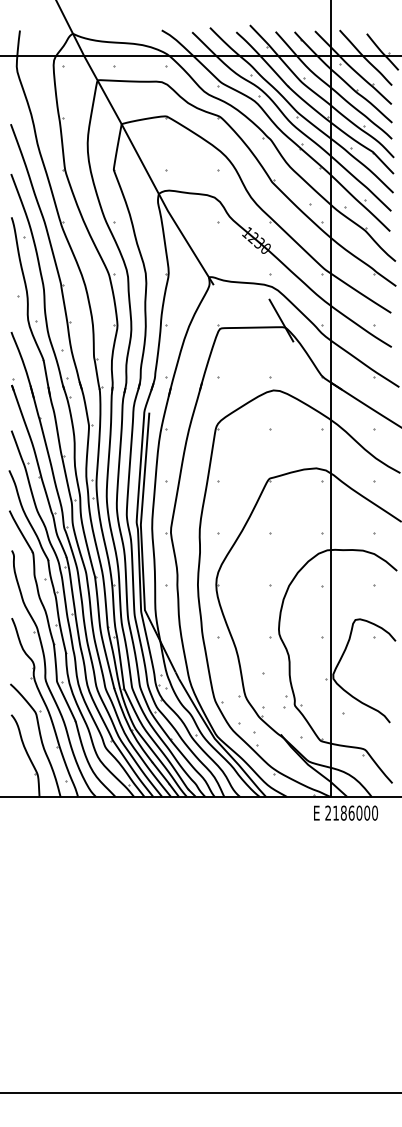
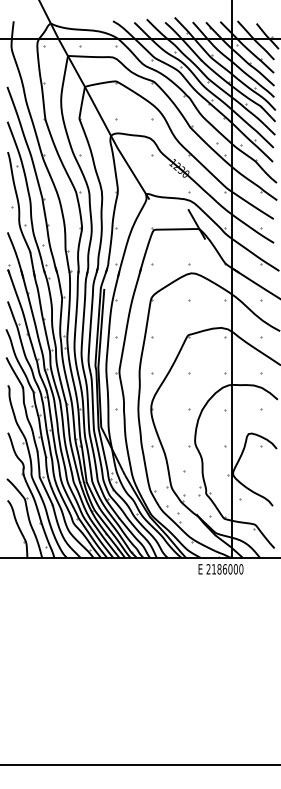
text: (346, 812) -> (221, 568), moved

